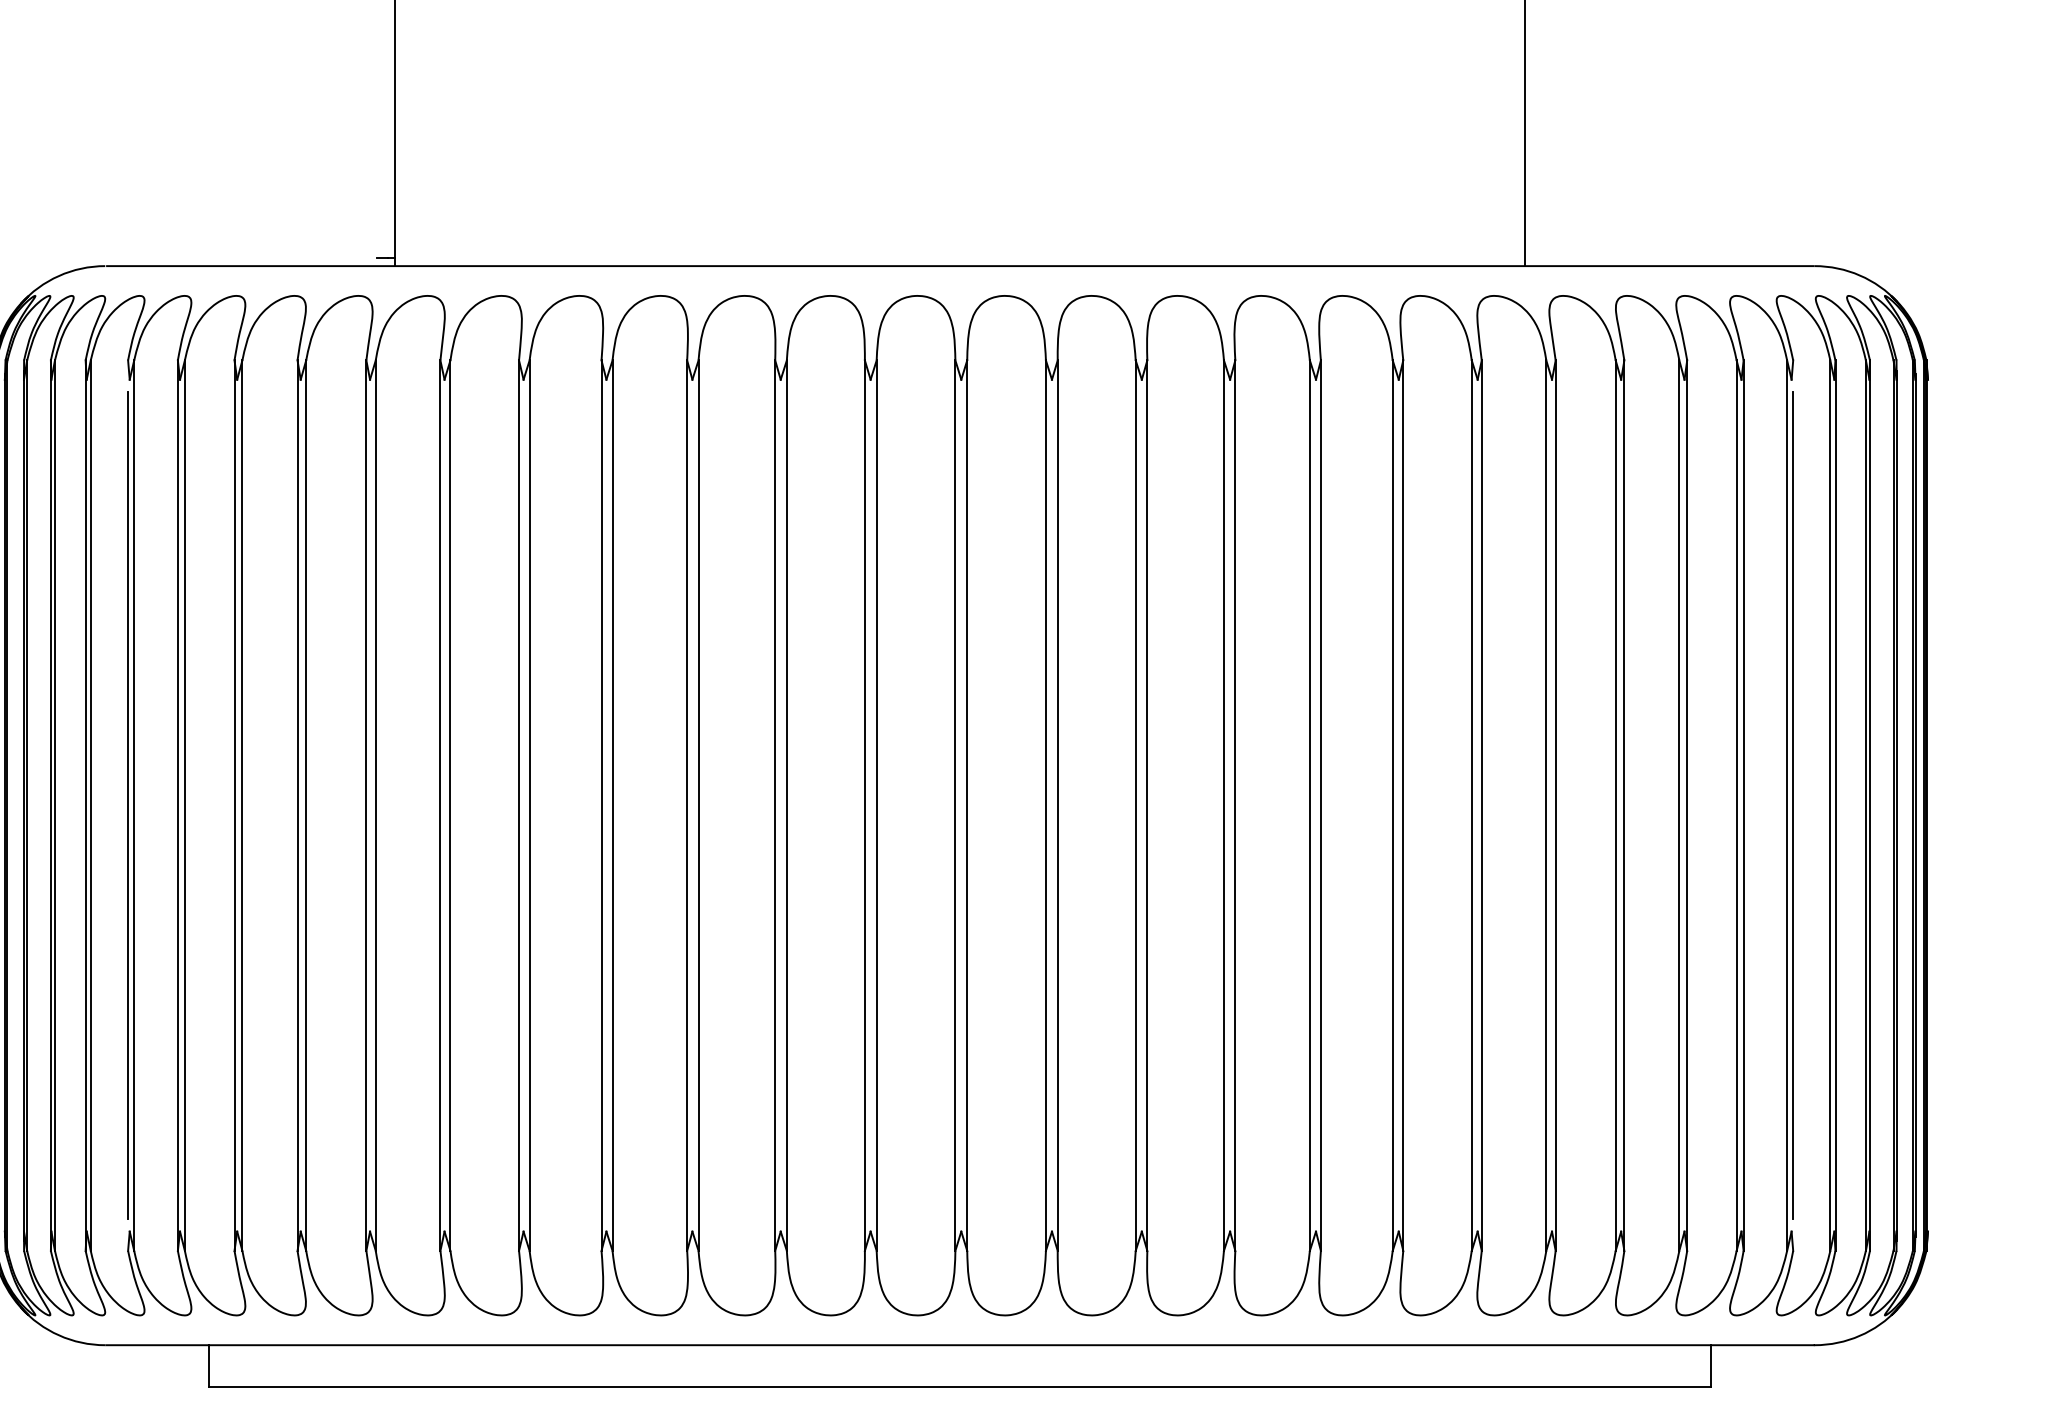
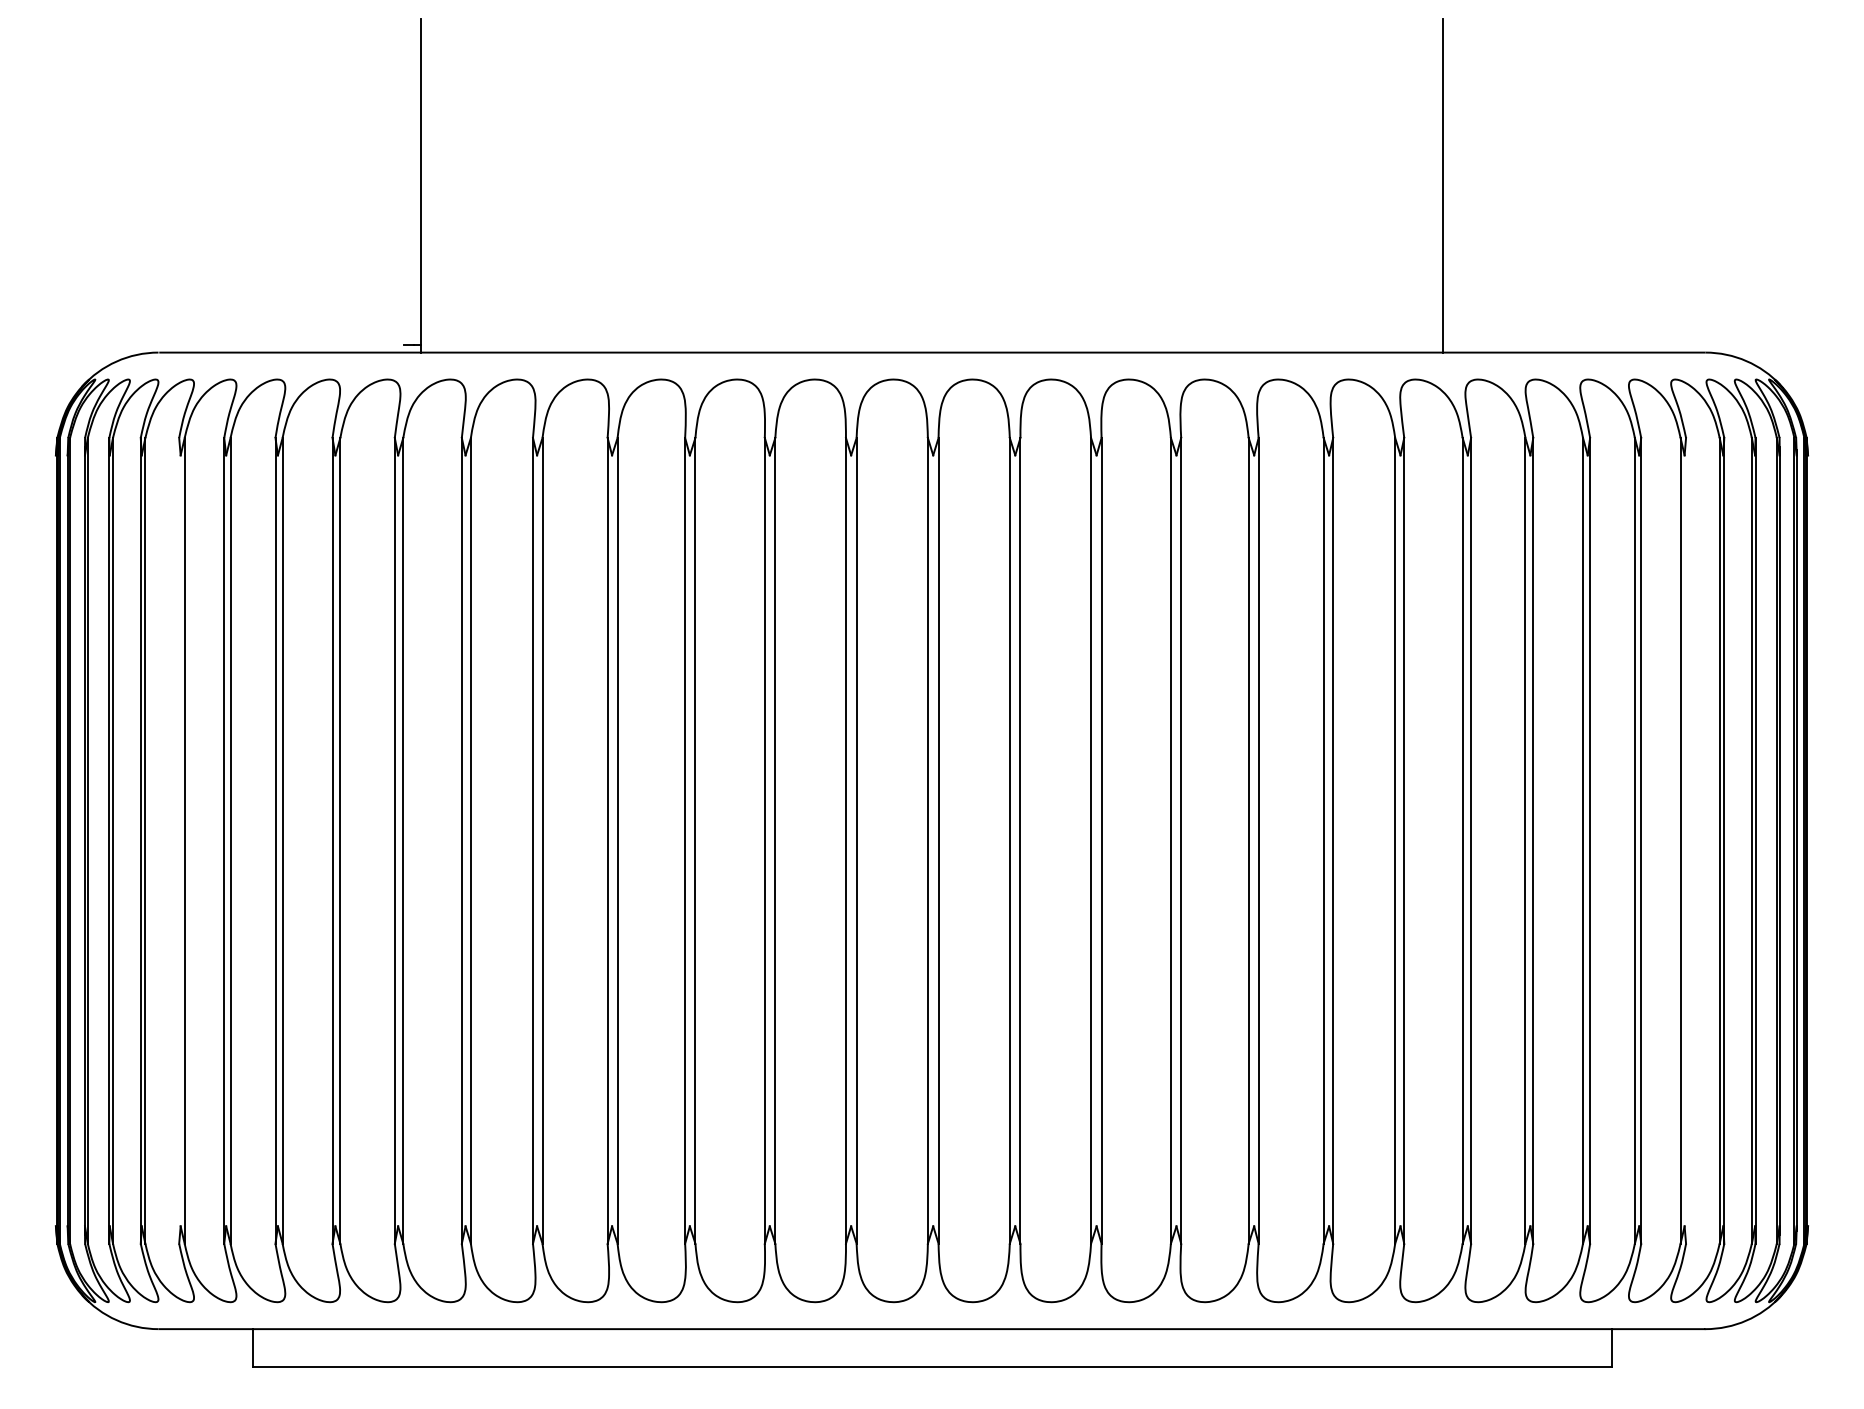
line: (128, 805) -> (179, 840), removed
line: (1793, 805) -> (1686, 840), removed

